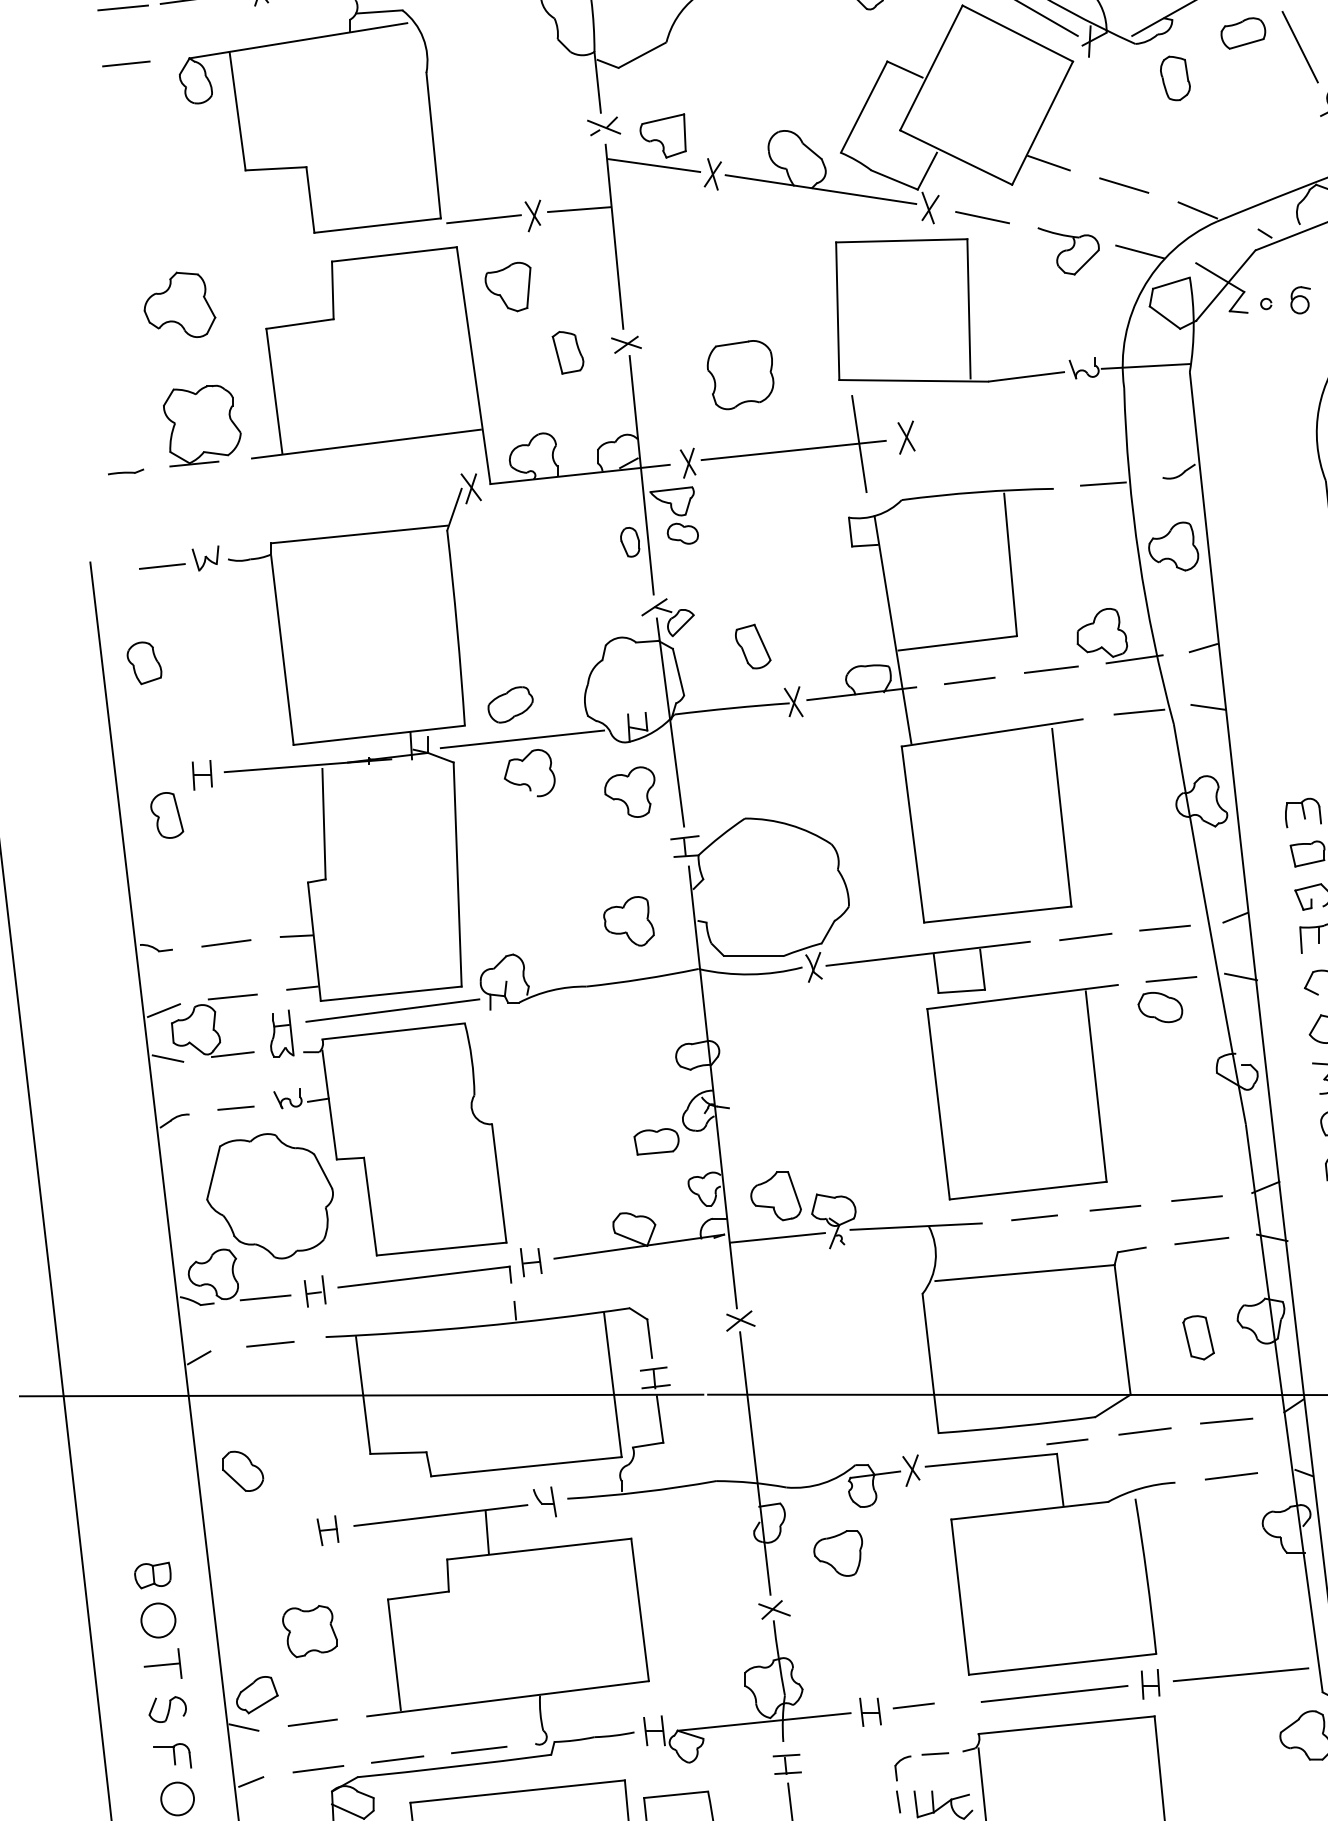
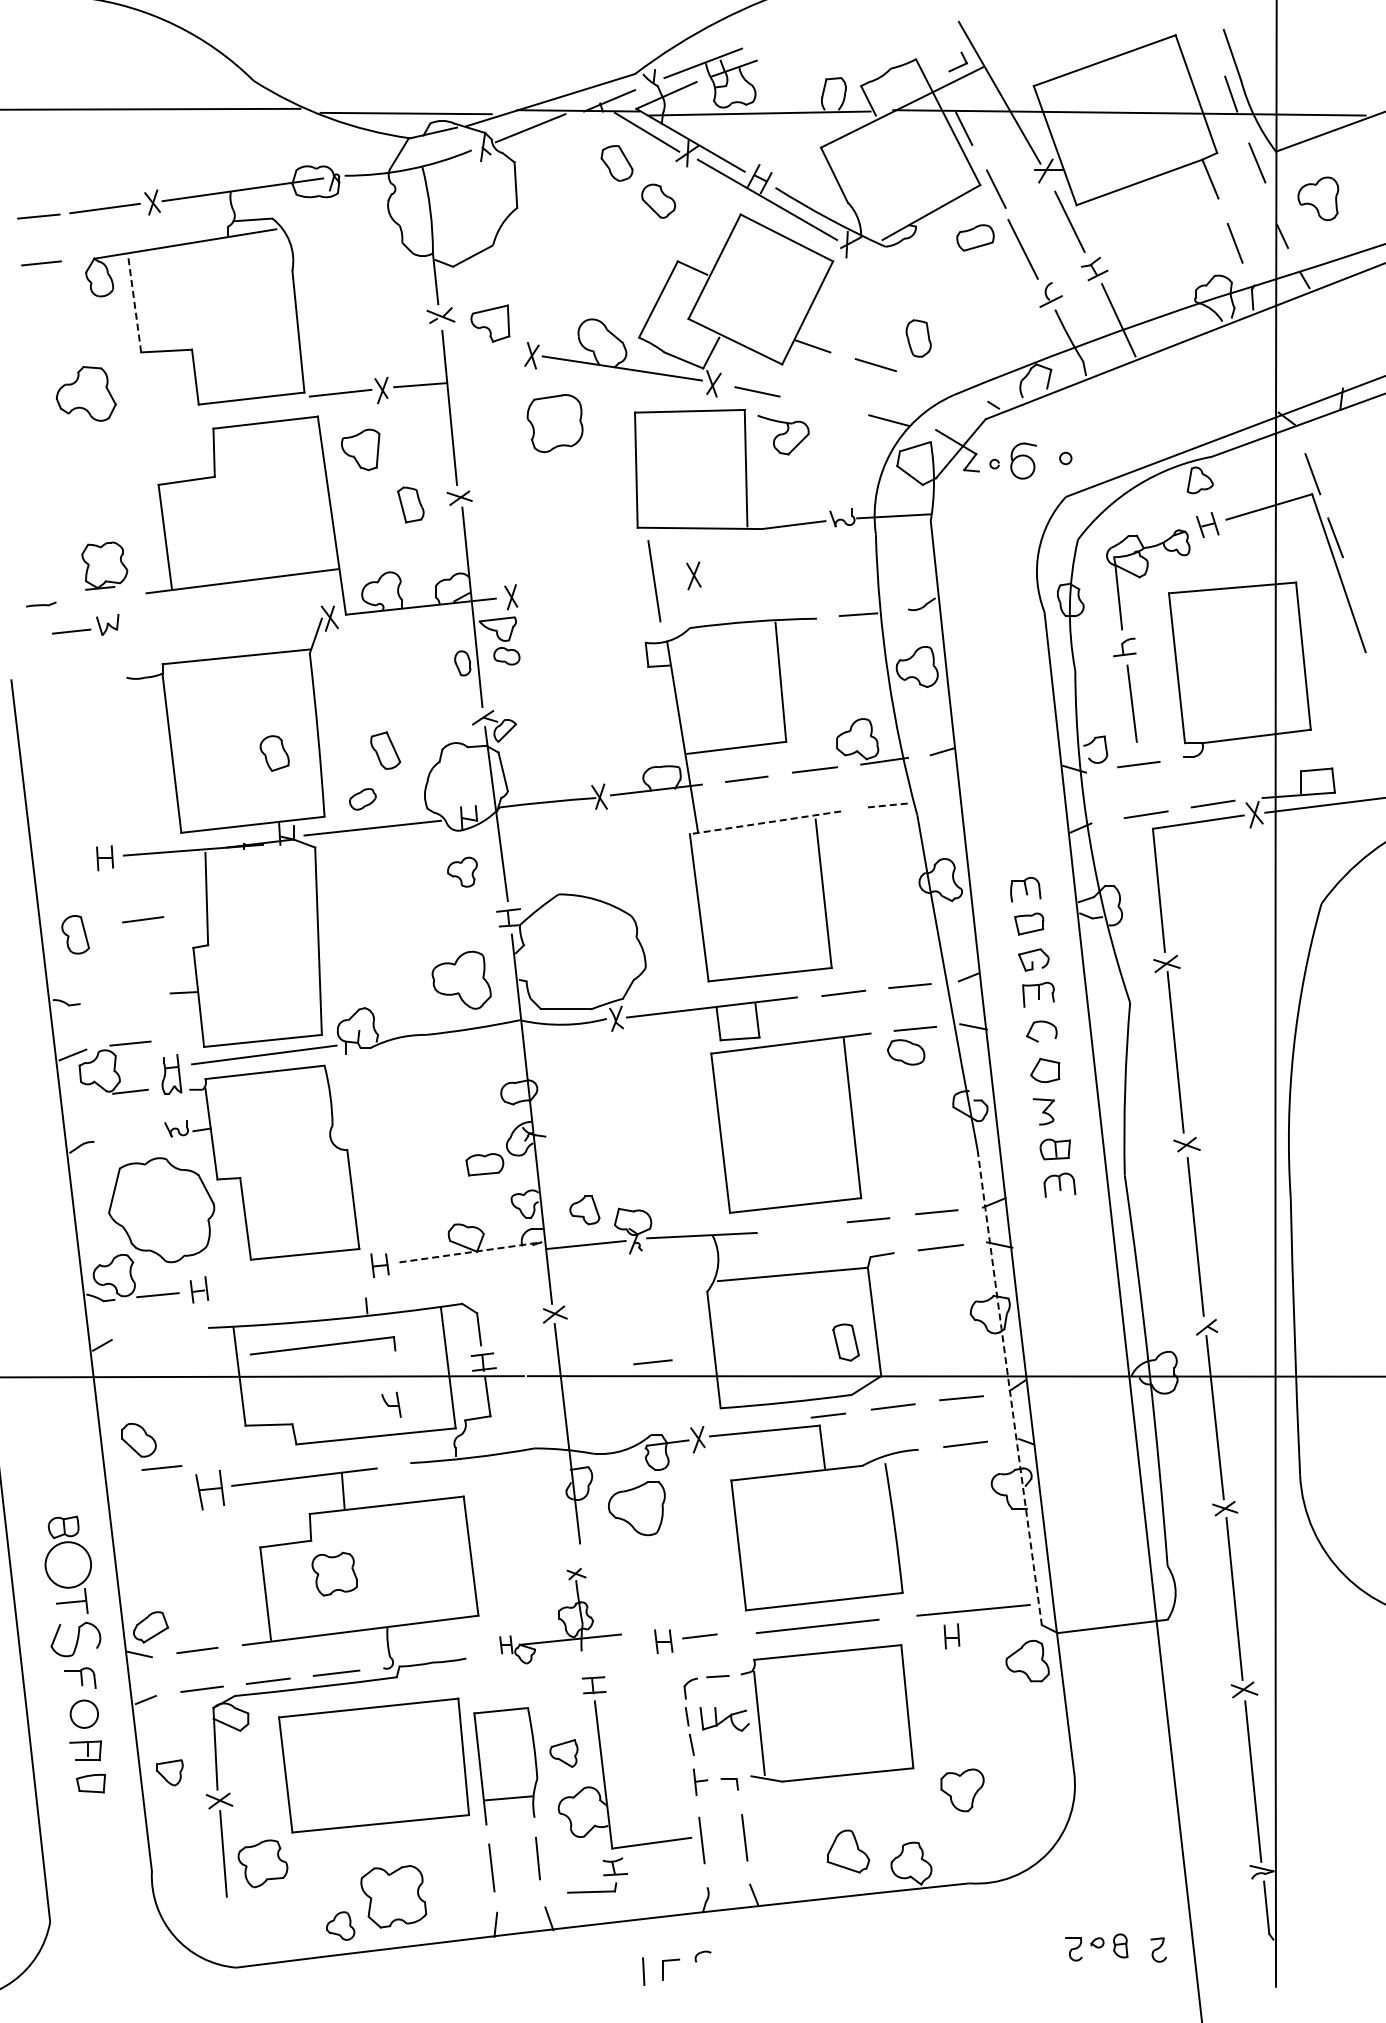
part: (1175, 78) -> (918, 338), moved
line: (237, 110) -> (134, 302), solid -> dashed
line: (653, 165) -> (482, 348), removed
line: (1197, 209) -> (937, 385), removed
part: (1068, 250) -> (783, 434), moved
part: (1299, 299) -> (1022, 460), size x1.6
part: (178, 304) -> (85, 393), moved
part: (739, 374) -> (554, 423), moved
part: (201, 425) -> (104, 565), size x0.7
line: (793, 450) -> (599, 586), removed
part: (178, 557) -> (85, 624), moved
part: (753, 646) -> (385, 750), moved
part: (144, 663) -> (274, 753), moved
part: (510, 705) -> (362, 799), size x0.7
line: (1208, 707) -> (946, 801), removed
line: (1139, 712) -> (888, 805), solid -> dashed
line: (992, 732) -> (765, 822), solid -> dashed
part: (525, 782) -> (375, 864), removed
part: (629, 791) -> (462, 871), size x0.7
part: (167, 815) -> (75, 934), moved
part: (628, 921) -> (461, 980), size x1.4
line: (226, 943) -> (143, 919), moved
line: (302, 987) -> (188, 1035), removed
line: (168, 1057) -> (76, 1094), removed
line: (235, 1108) -> (132, 1136), removed
part: (775, 1196) -> (584, 1210), size x0.7
line: (1034, 1218) -> (652, 1362), moved
line: (639, 1246) -> (470, 1252), solid -> dashed
part: (424, 1276) -> (322, 1345), moved
part: (1197, 1337) -> (845, 1342), moved
line: (269, 1343) -> (161, 1467), moved
arc: (1283, 1408) -> (1009, 1387), solid -> dashed
part: (544, 1501) -> (391, 1404), moved
part: (327, 1530) -> (209, 1489), size x1.6
part: (837, 1552) -> (636, 1508), size x1.4
circle: (158, 1619) -> (68, 1564), size x1.6
part: (309, 1630) -> (334, 1573), moved
part: (747, 1680) -> (560, 1615), size x0.7
part: (1150, 1684) -> (951, 1636), moved
part: (168, 1709) -> (76, 1639), size x1.6

